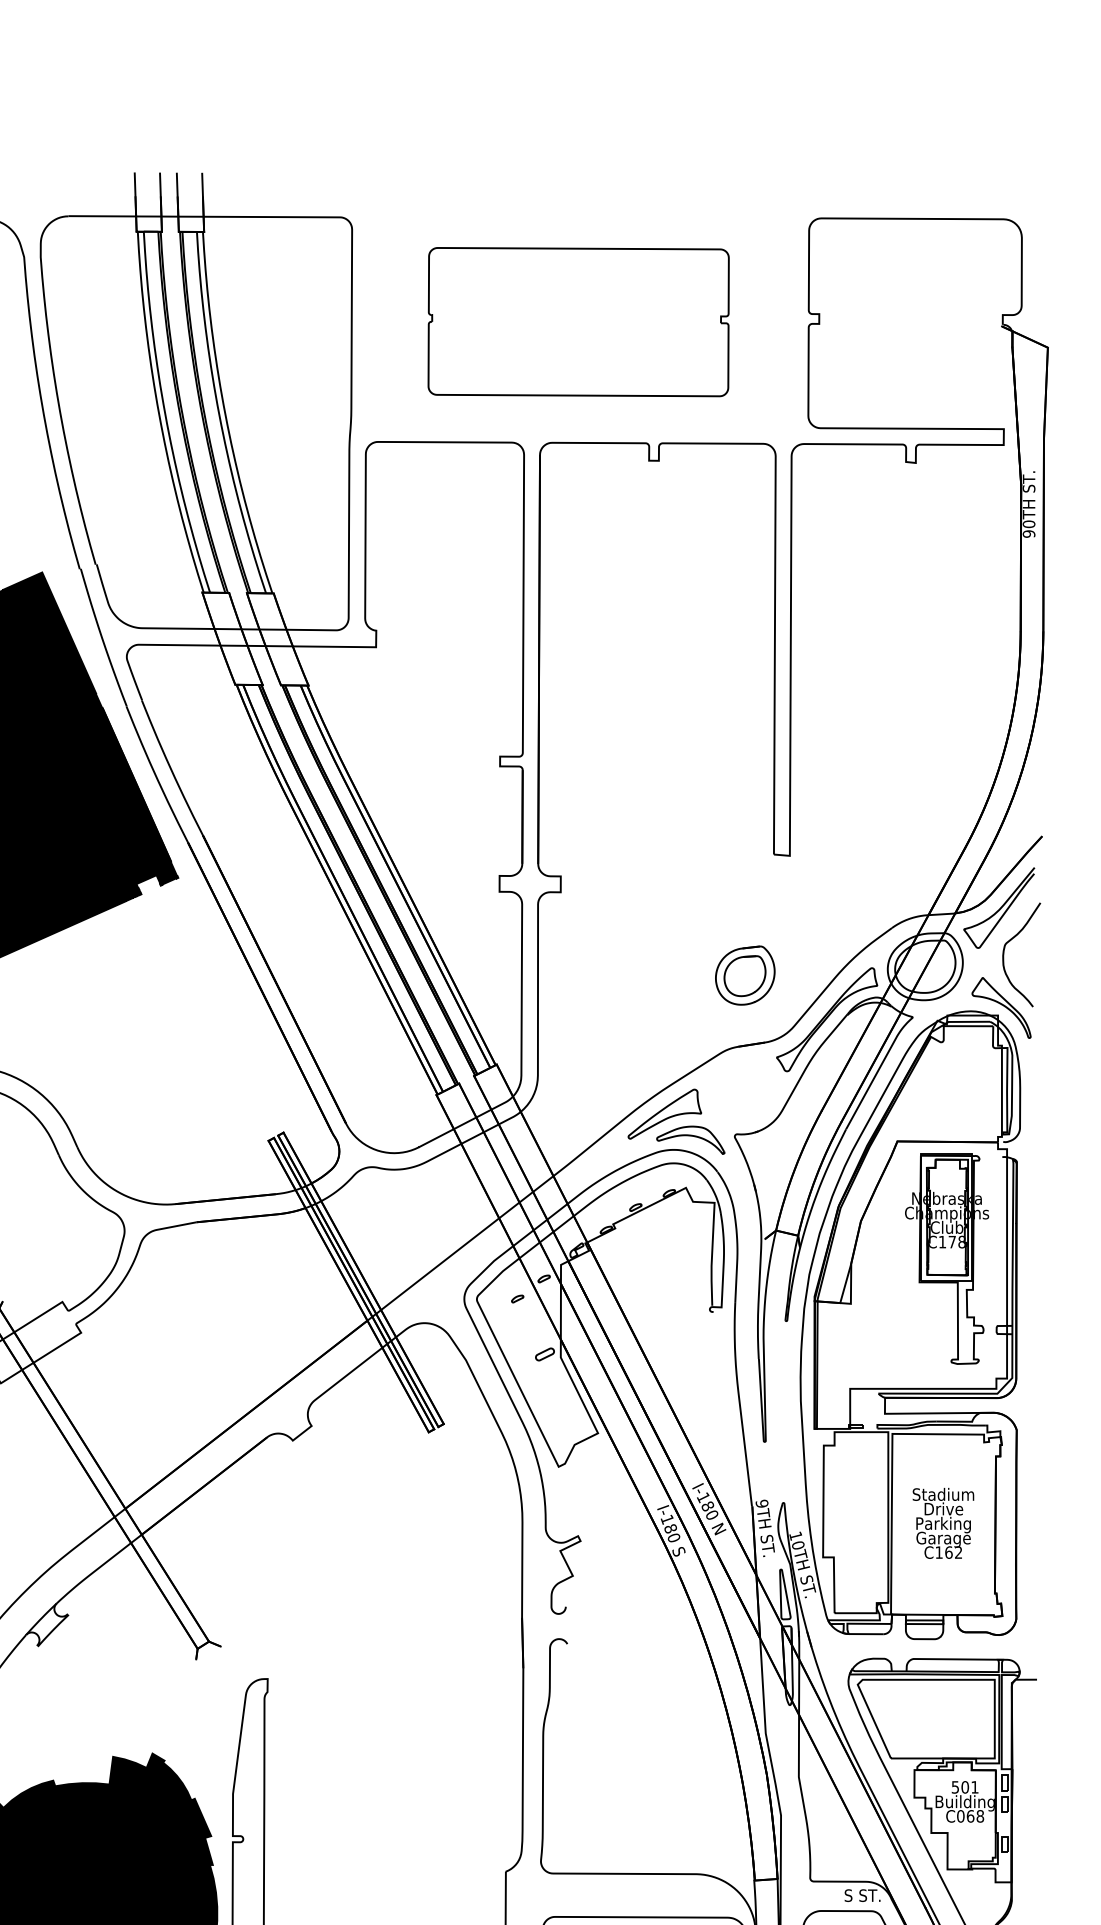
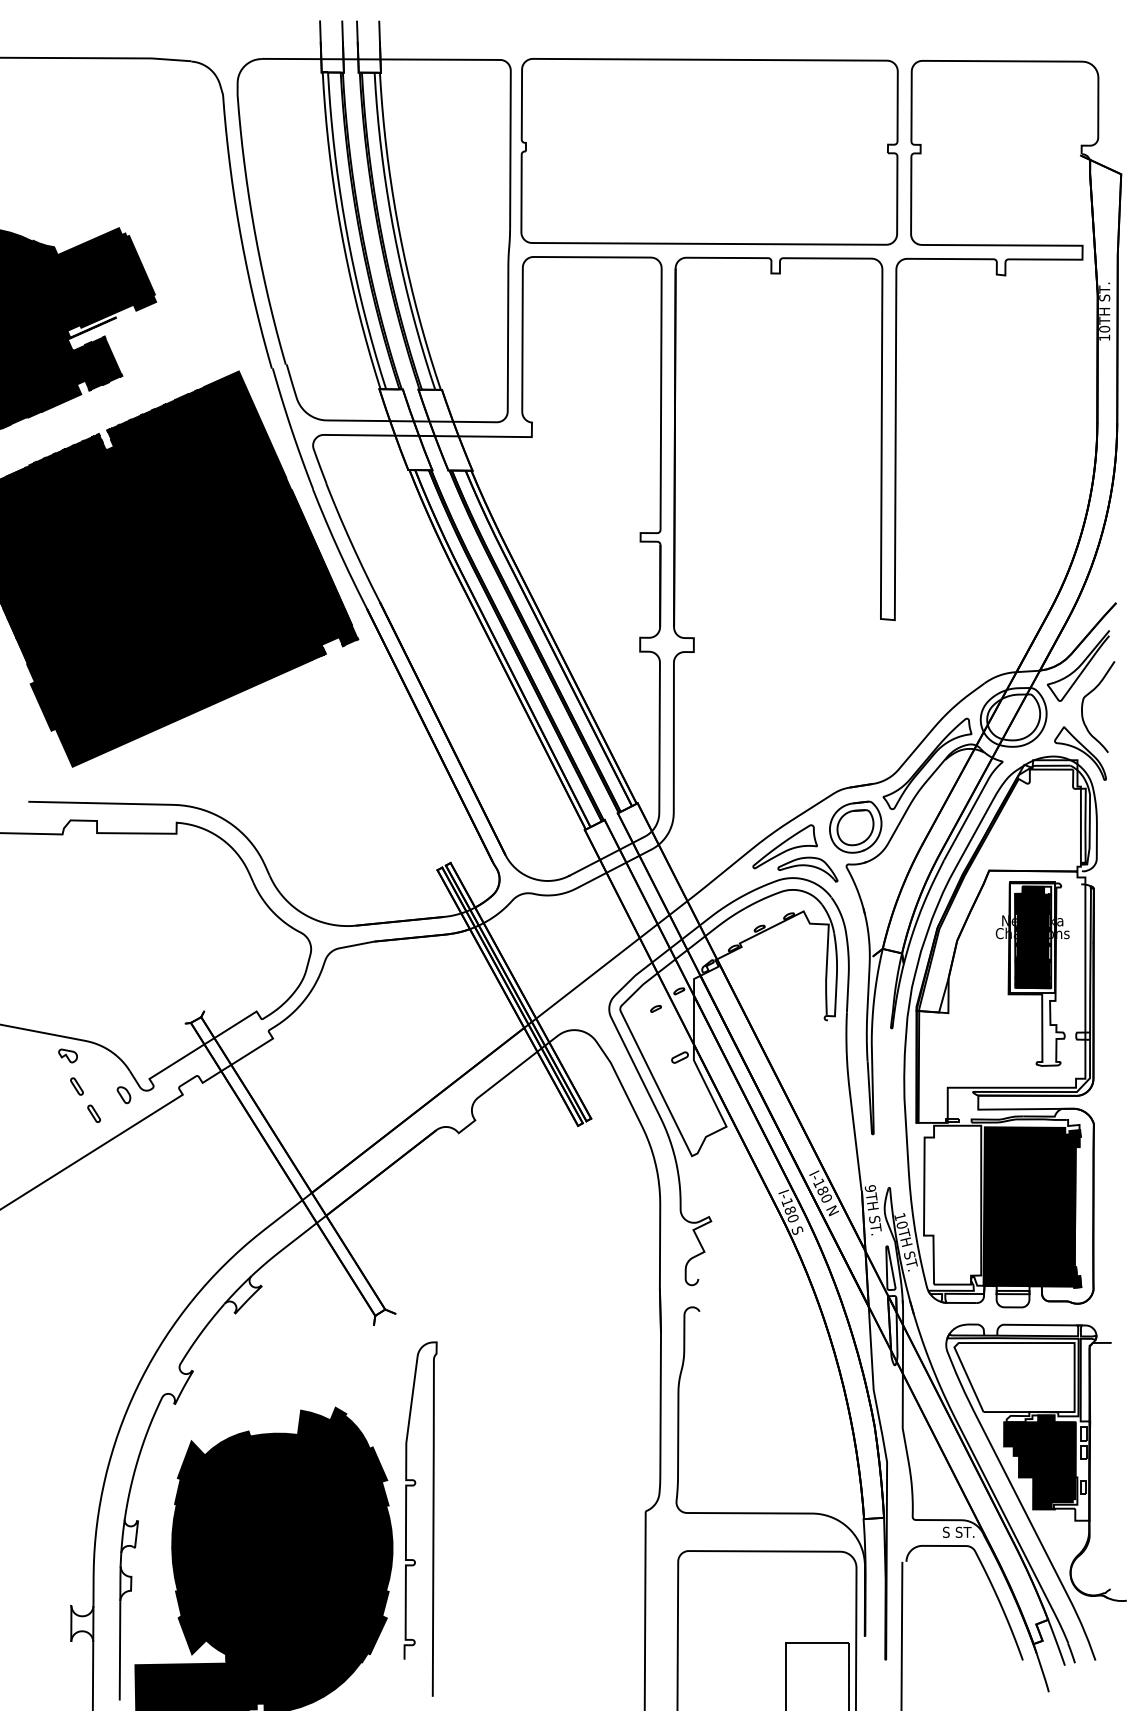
part: (578, 321) -> (709, 151), size x1.43
text: (1028, 533) -> (1104, 337), 90TH -> 10TH
part: (745, 974) -> (855, 826), moved
fill: (946, 1217) -> (1032, 937), added
fill: (946, 1525) -> (1032, 1207), added
fill: (954, 1815) -> (1039, 1462), added

